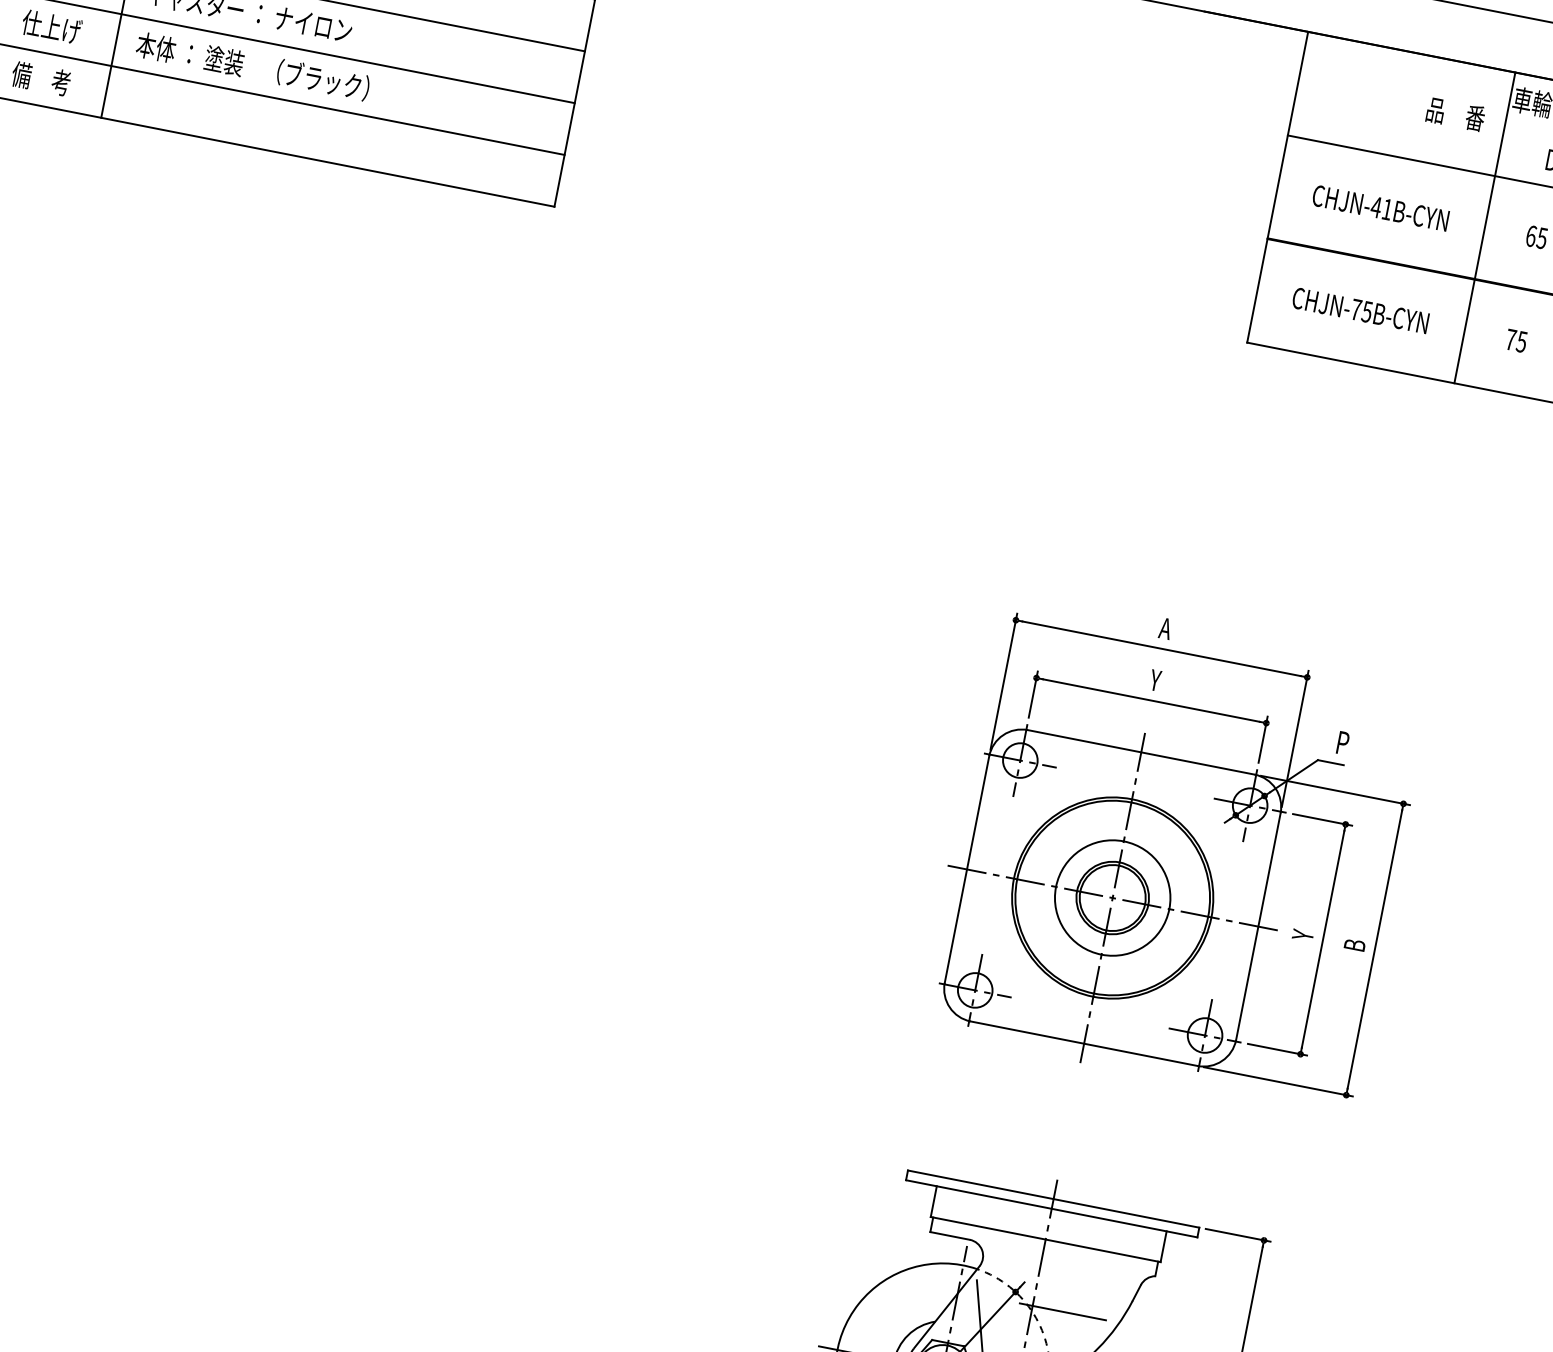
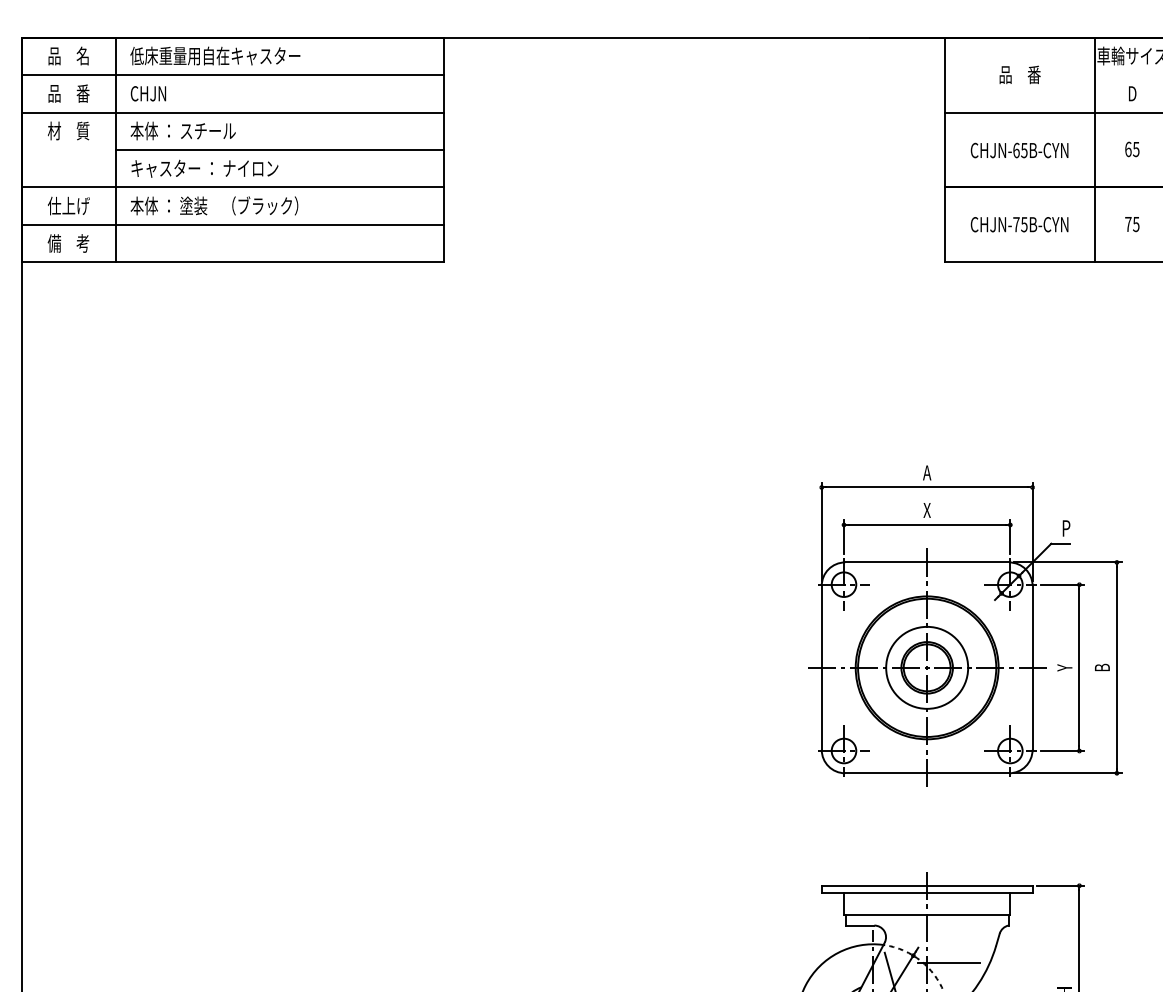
text: (1455, 113) -> (1019, 74), moved
text: (1380, 208) -> (1019, 150), CHJN-41B-CYN -> CHJN-65B-CYN
text: (1154, 680) -> (926, 510), Y -> X

